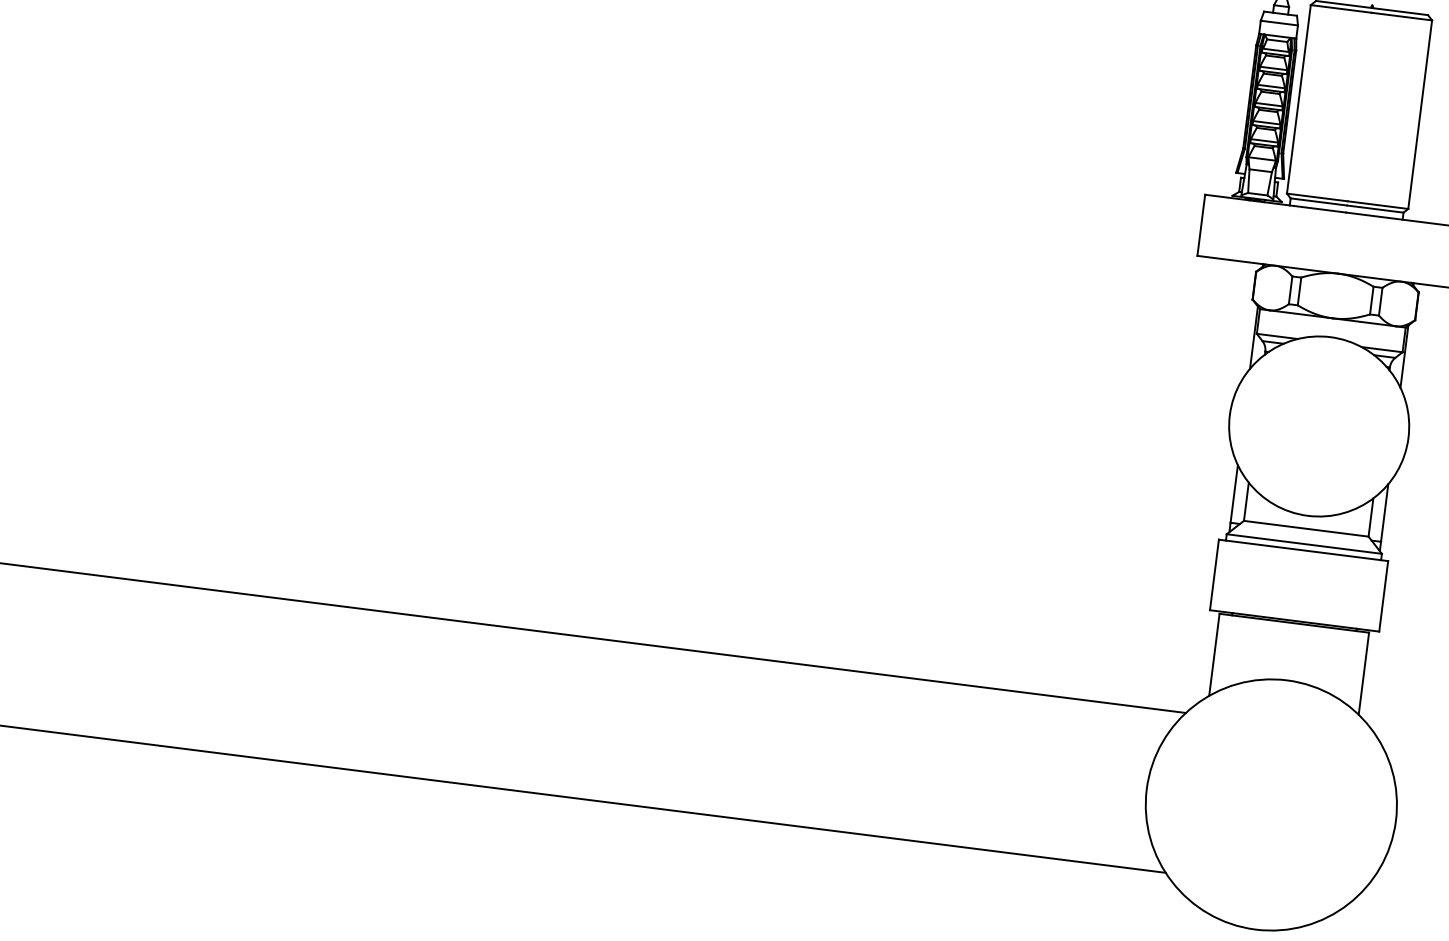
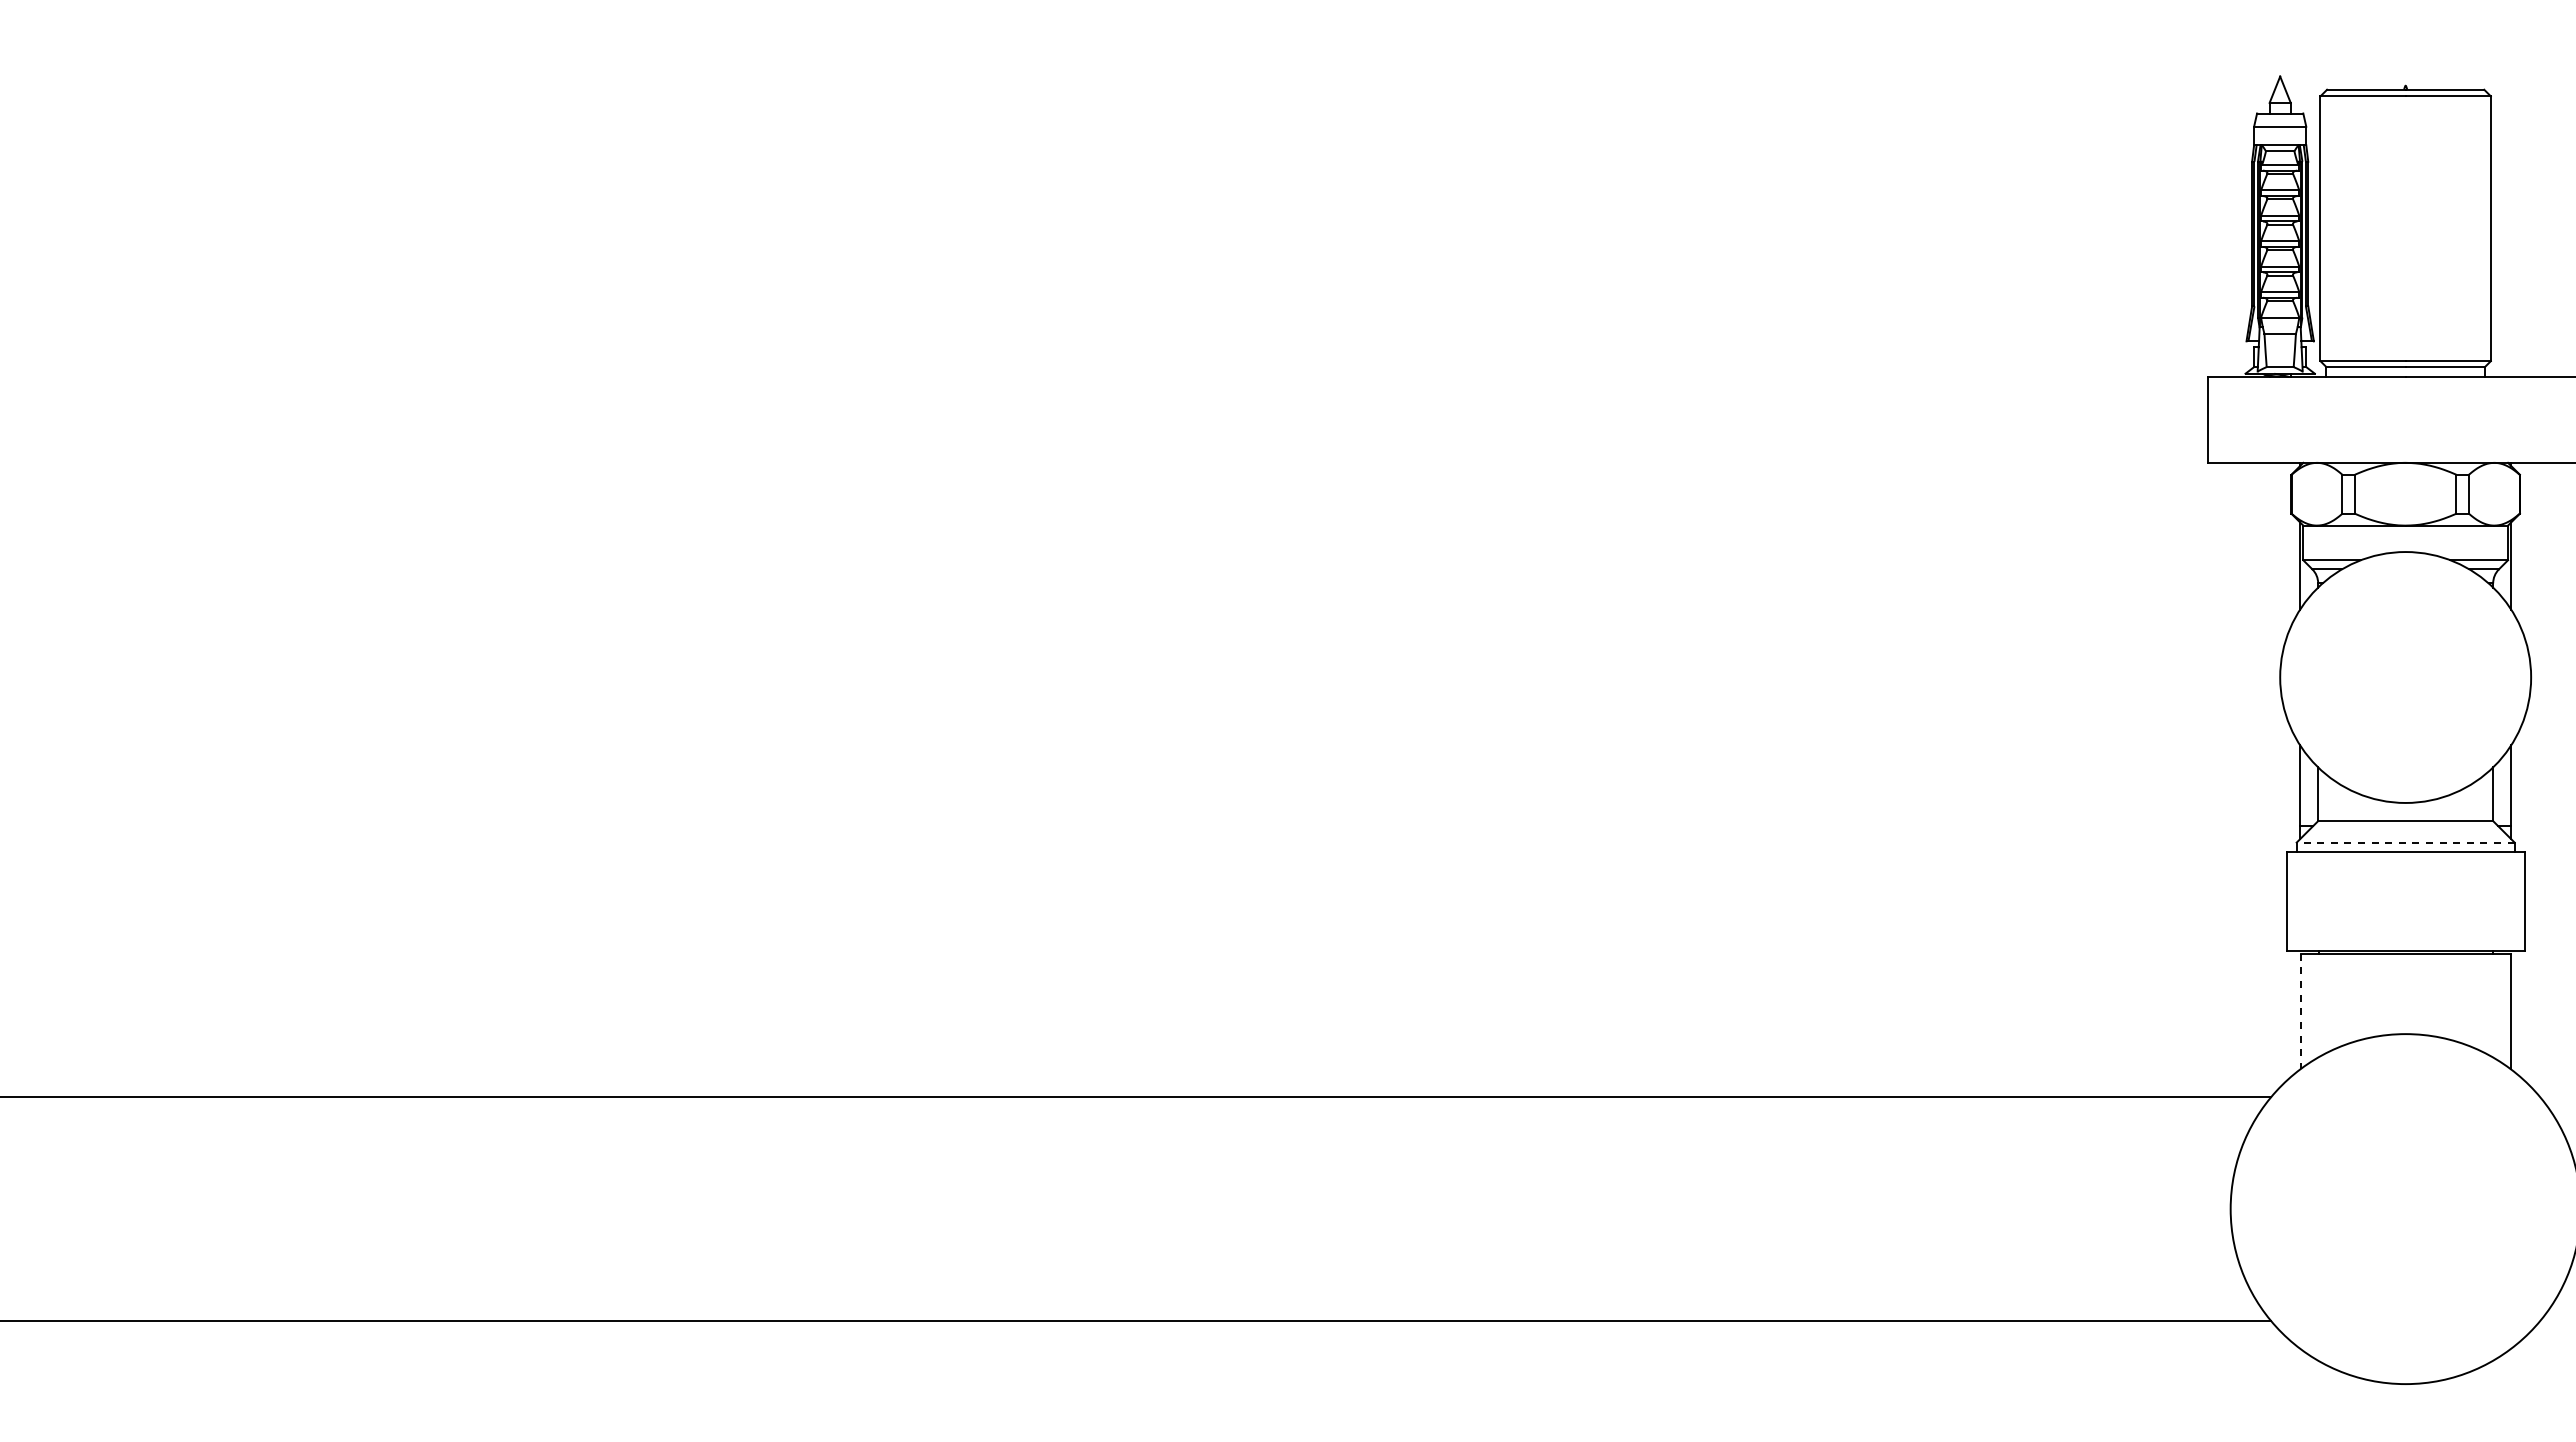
line: (1304, 543) -> (2405, 842), solid -> dashed
line: (1214, 654) -> (2300, 1011), solid -> dashed

